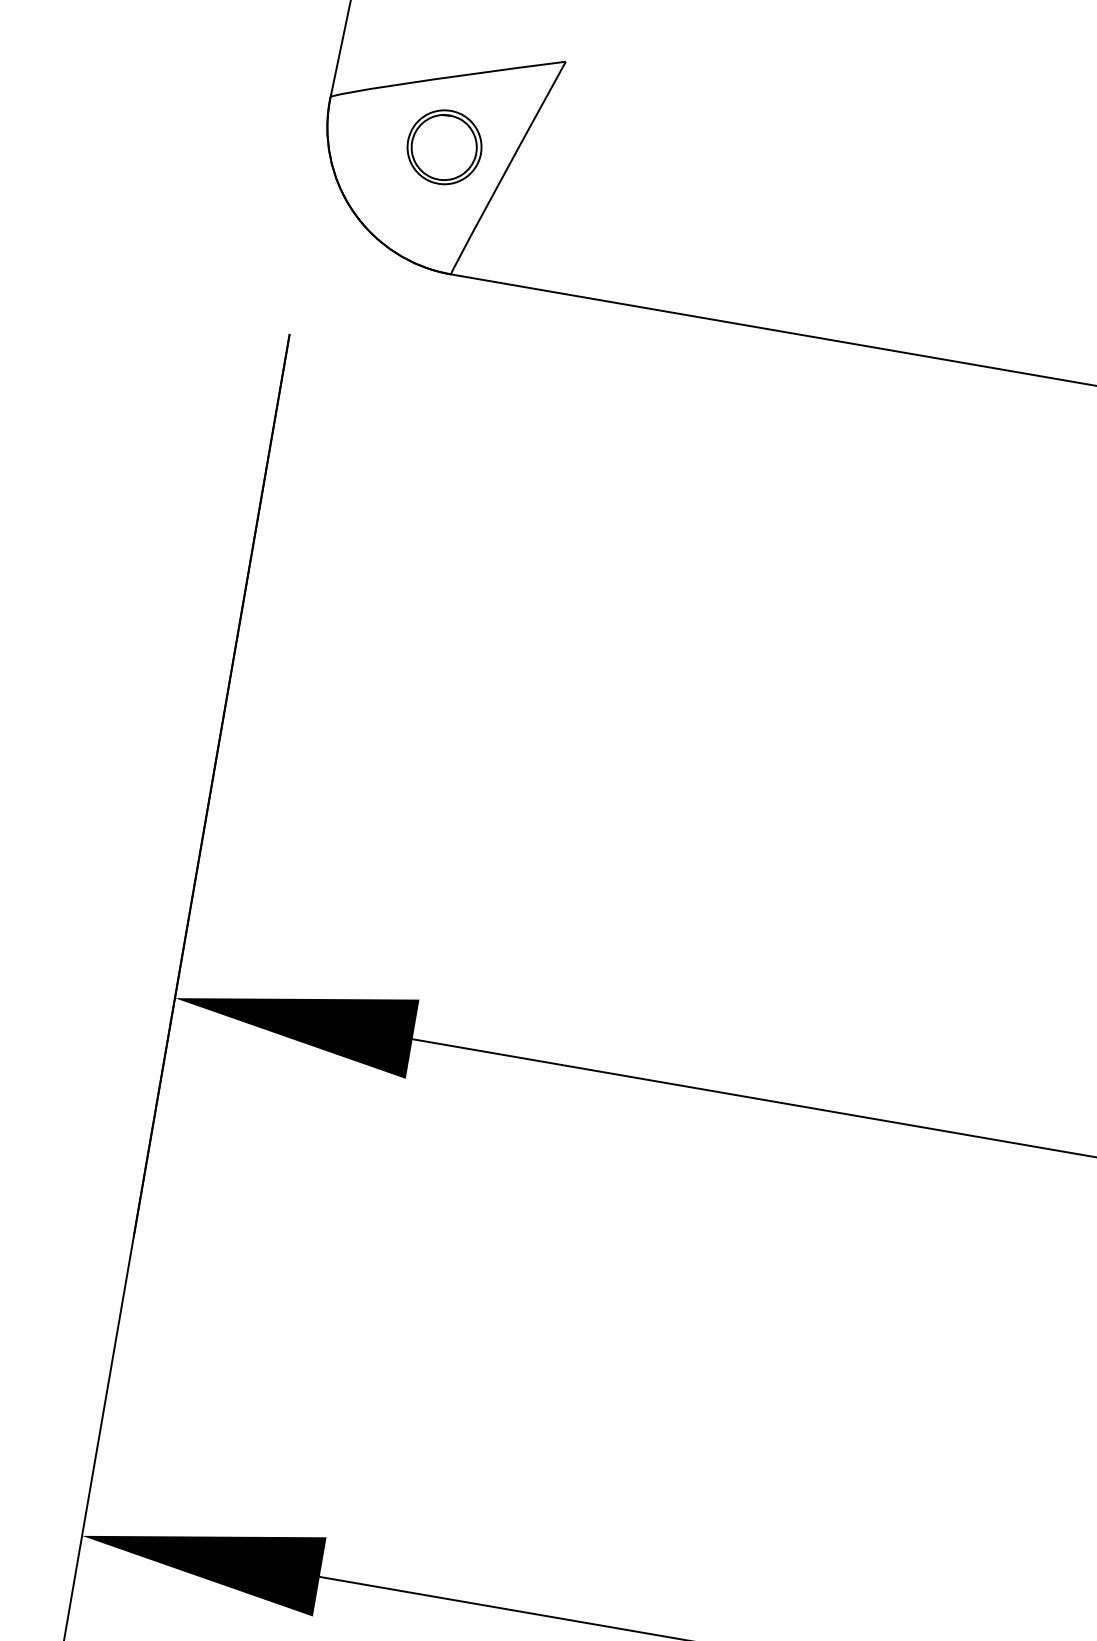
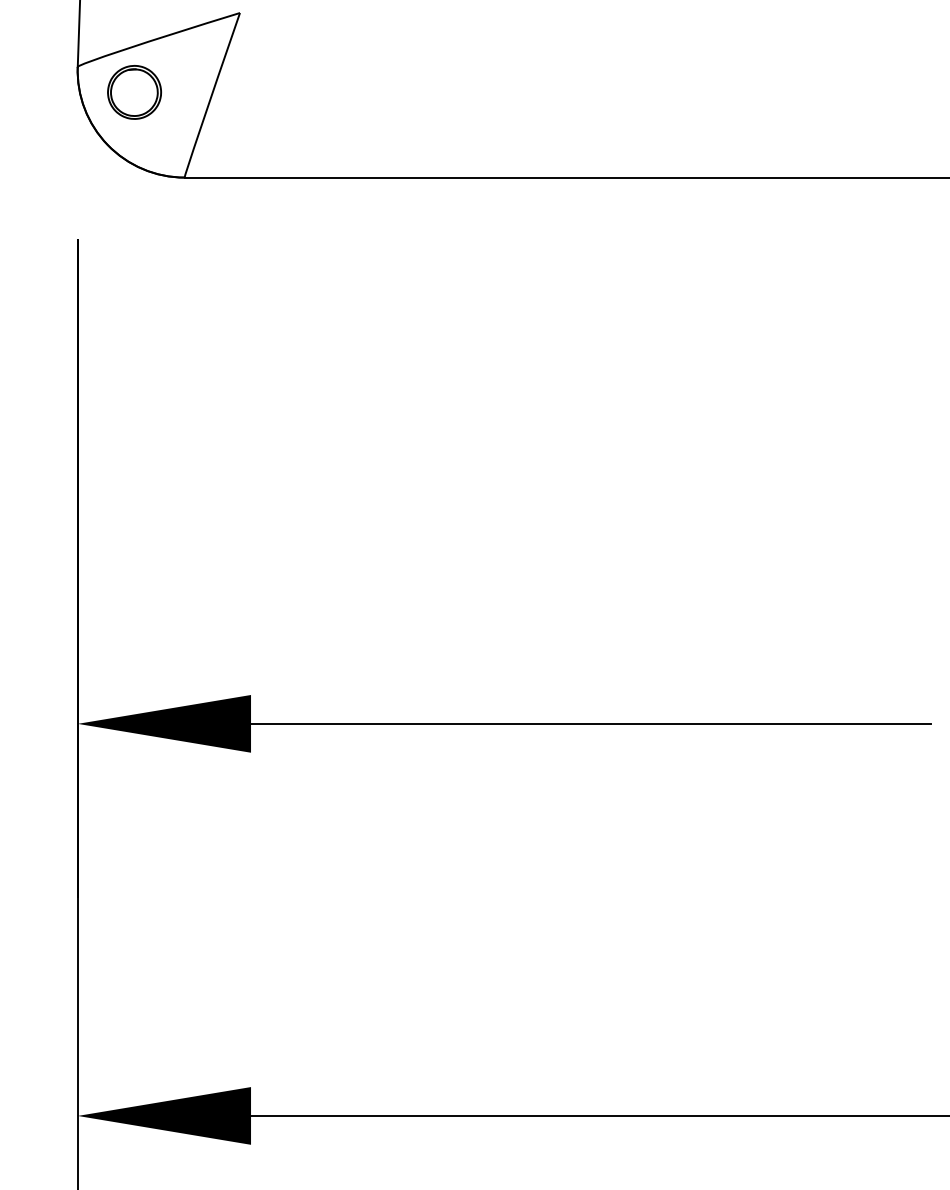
part: (444, 147) -> (134, 92), moved

